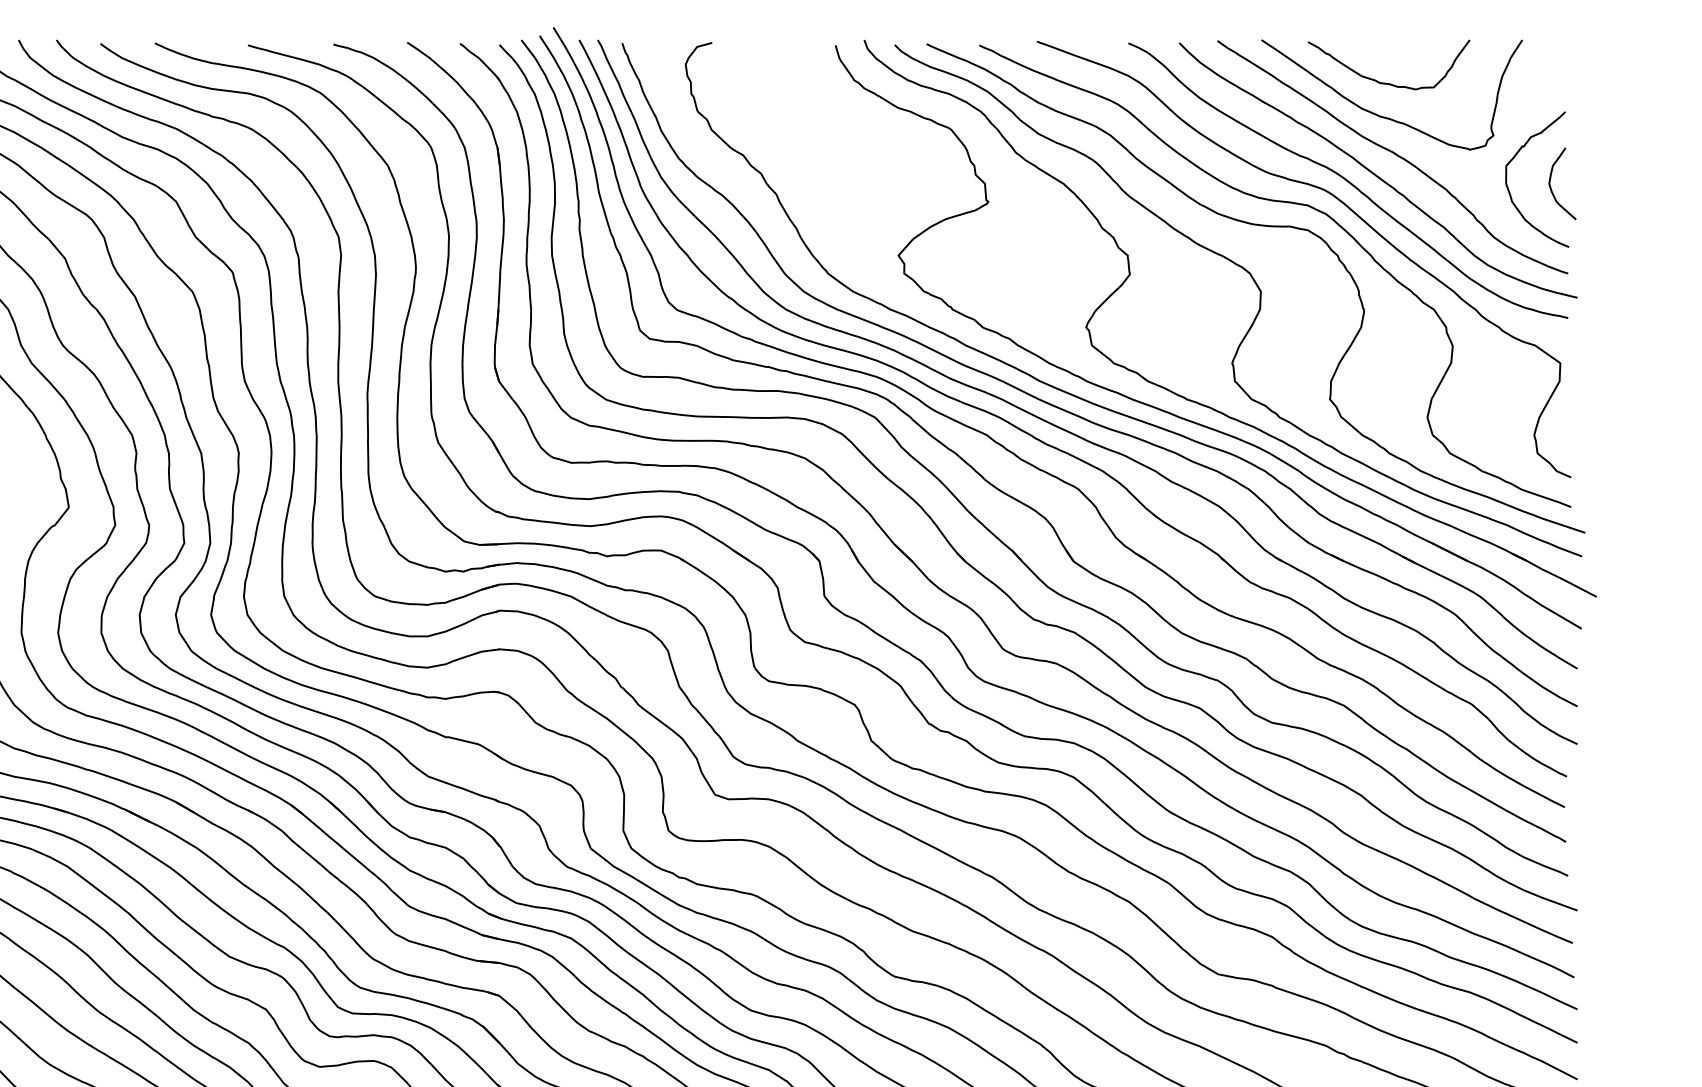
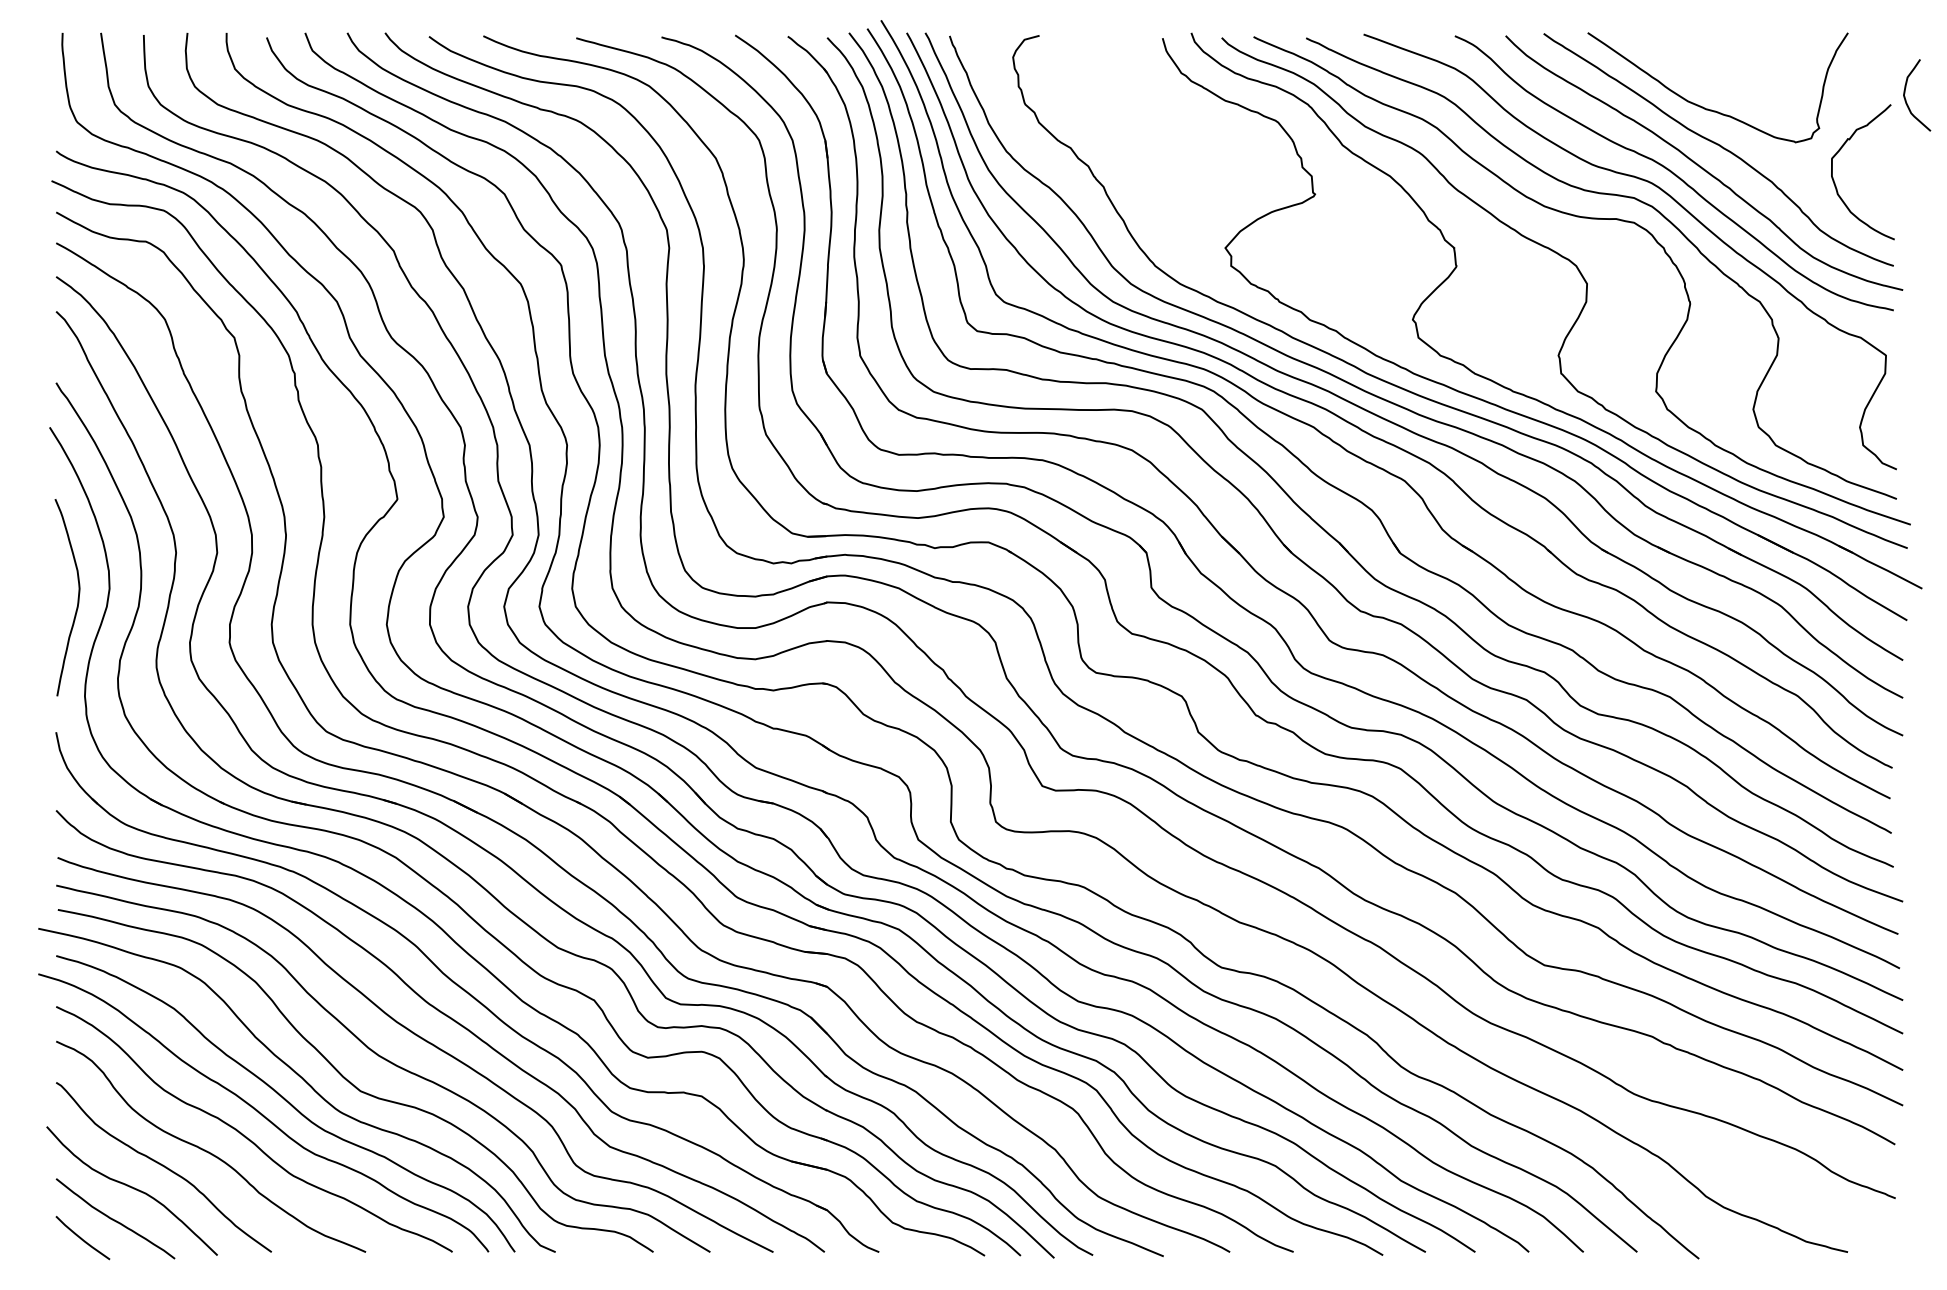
curve: (1387, 82) -> (1713, 75), removed
curve: (1551, 187) -> (1906, 99), moved

